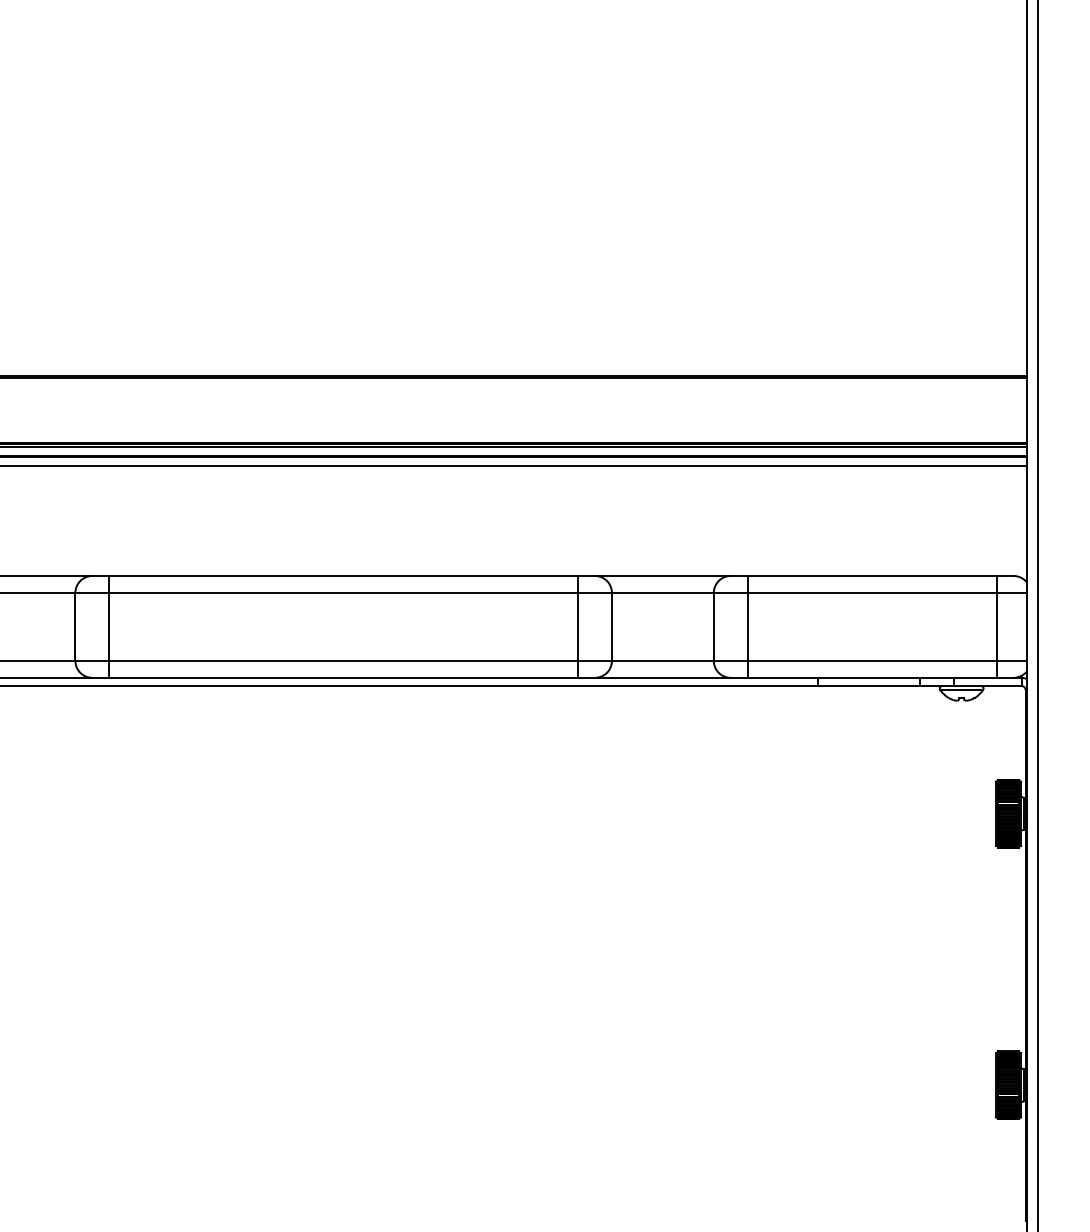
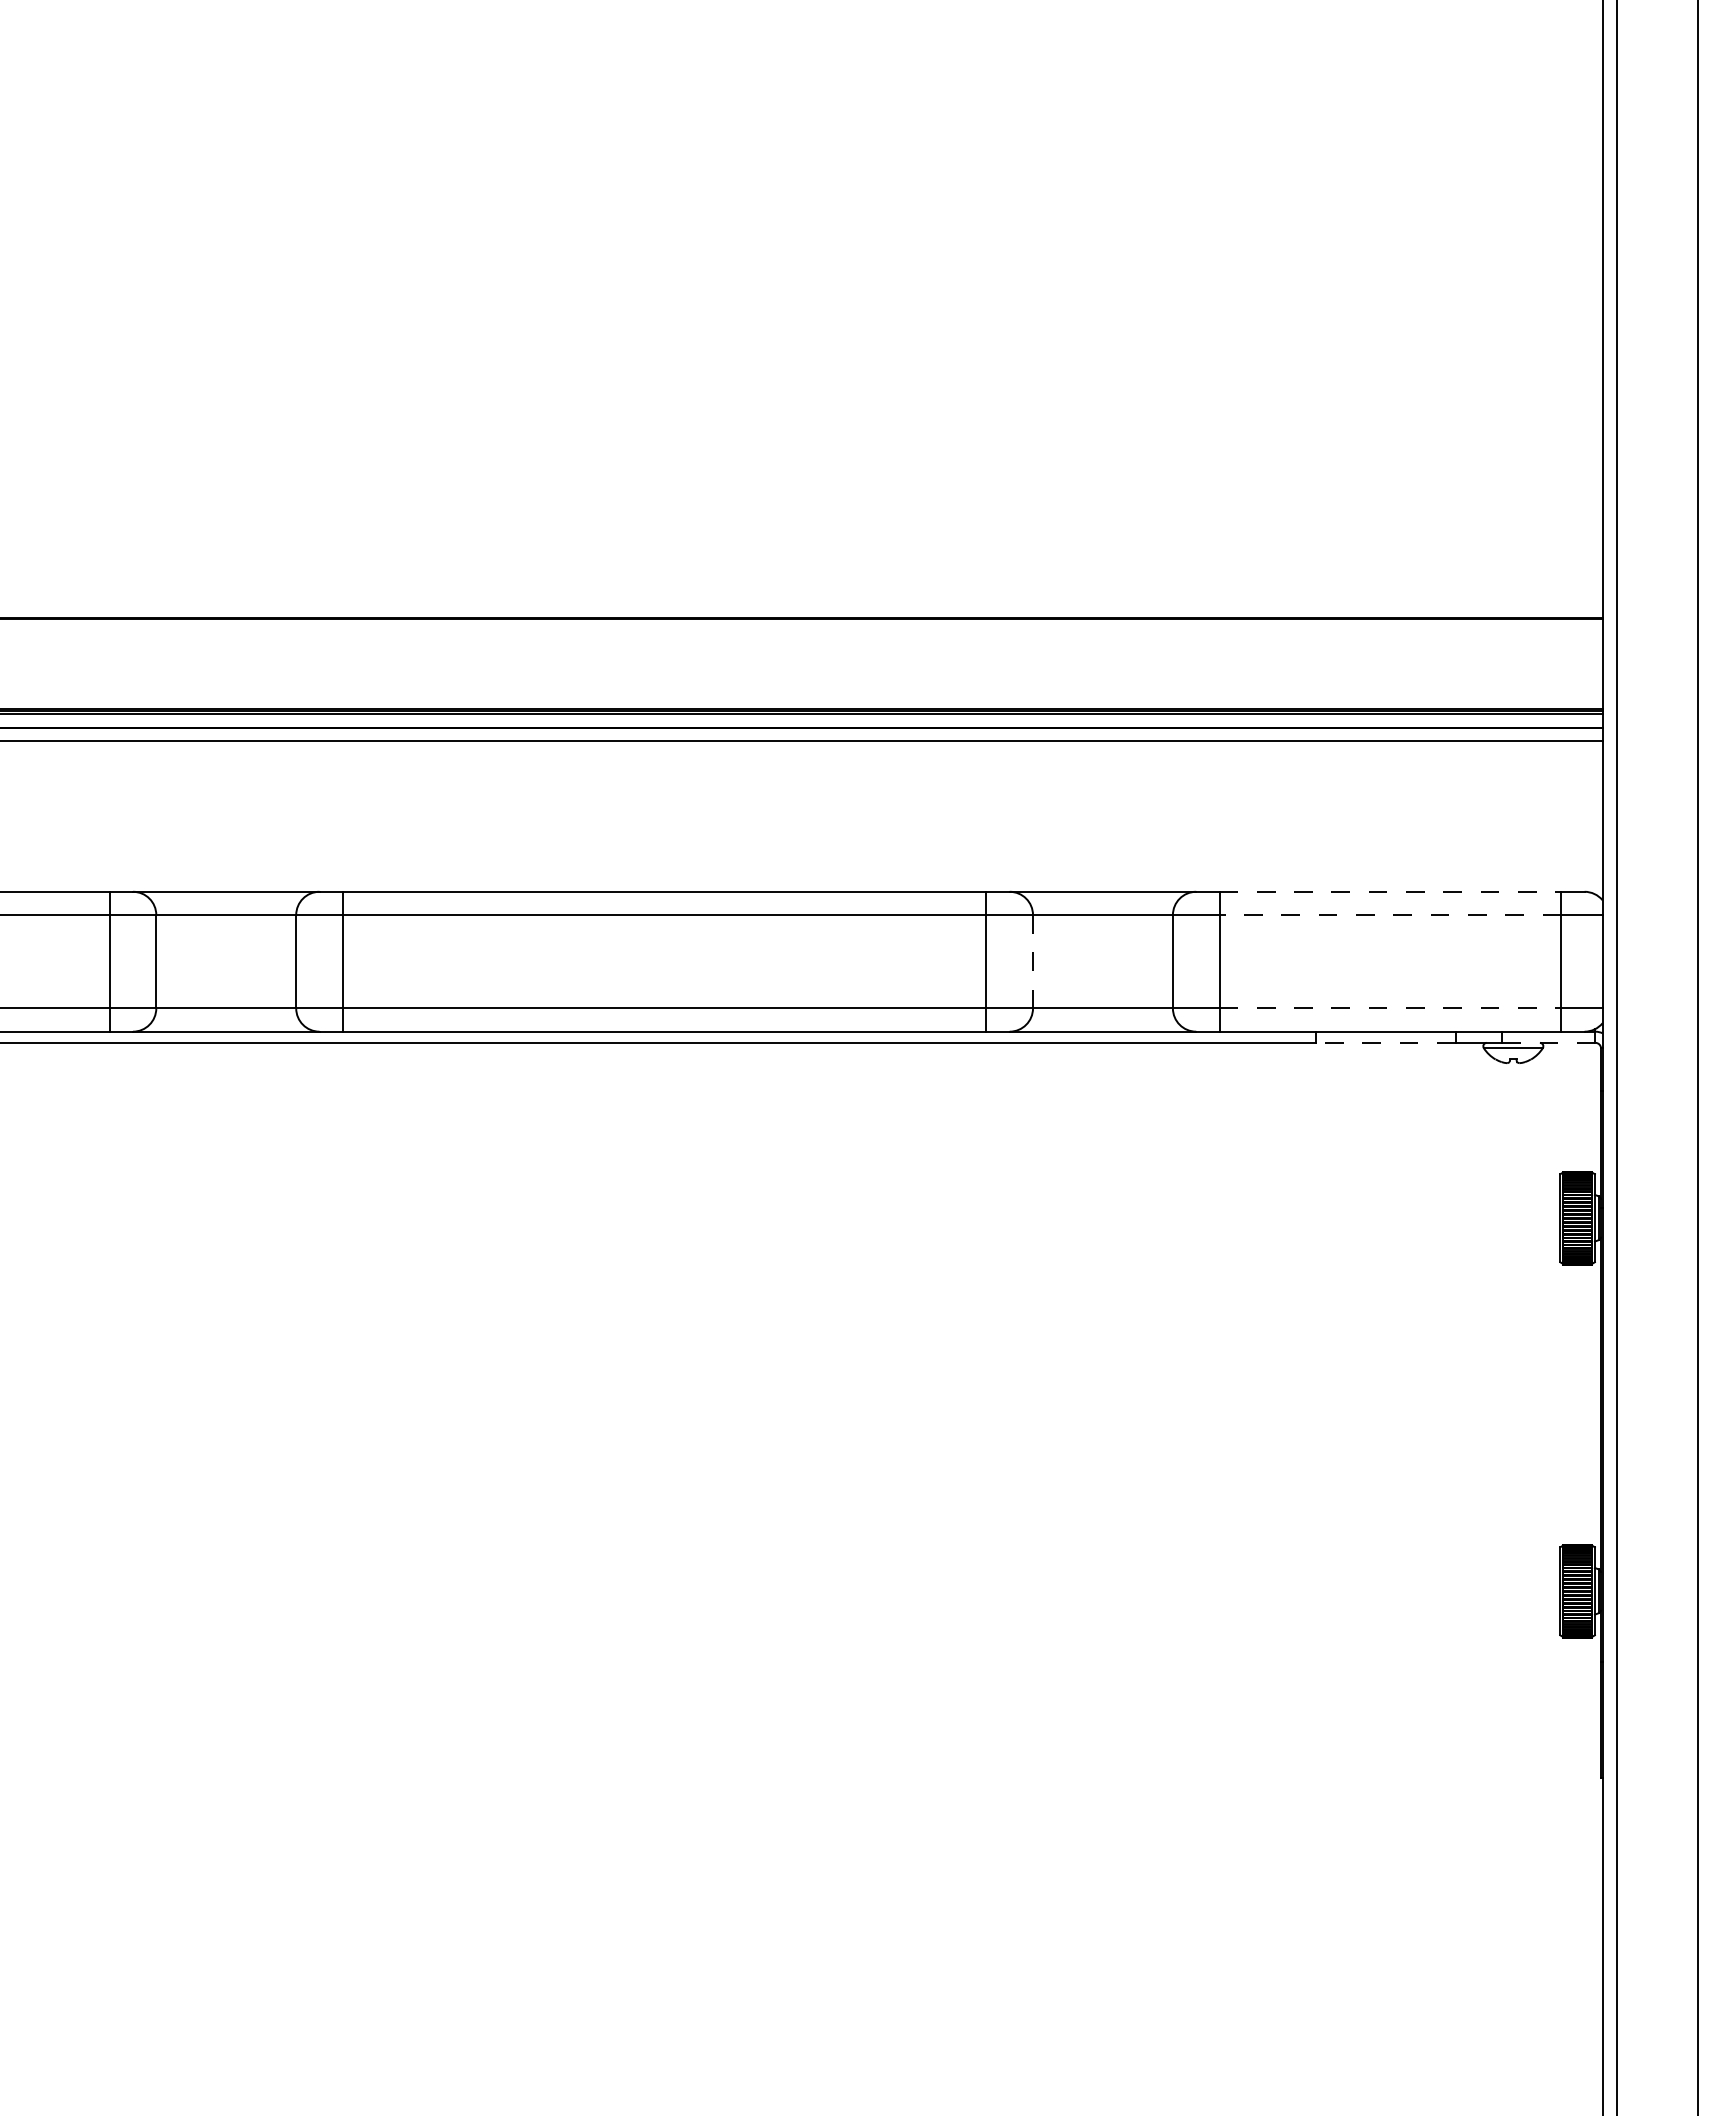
line: (872, 575) -> (1390, 891), solid -> dashed
line: (872, 593) -> (1390, 915), solid -> dashed
line: (612, 626) -> (1033, 961), solid -> dashed
line: (872, 660) -> (1390, 1008), solid -> dashed
line: (868, 685) -> (1385, 1042), solid -> dashed
line: (987, 685) -> (1548, 1042), solid -> dashed

